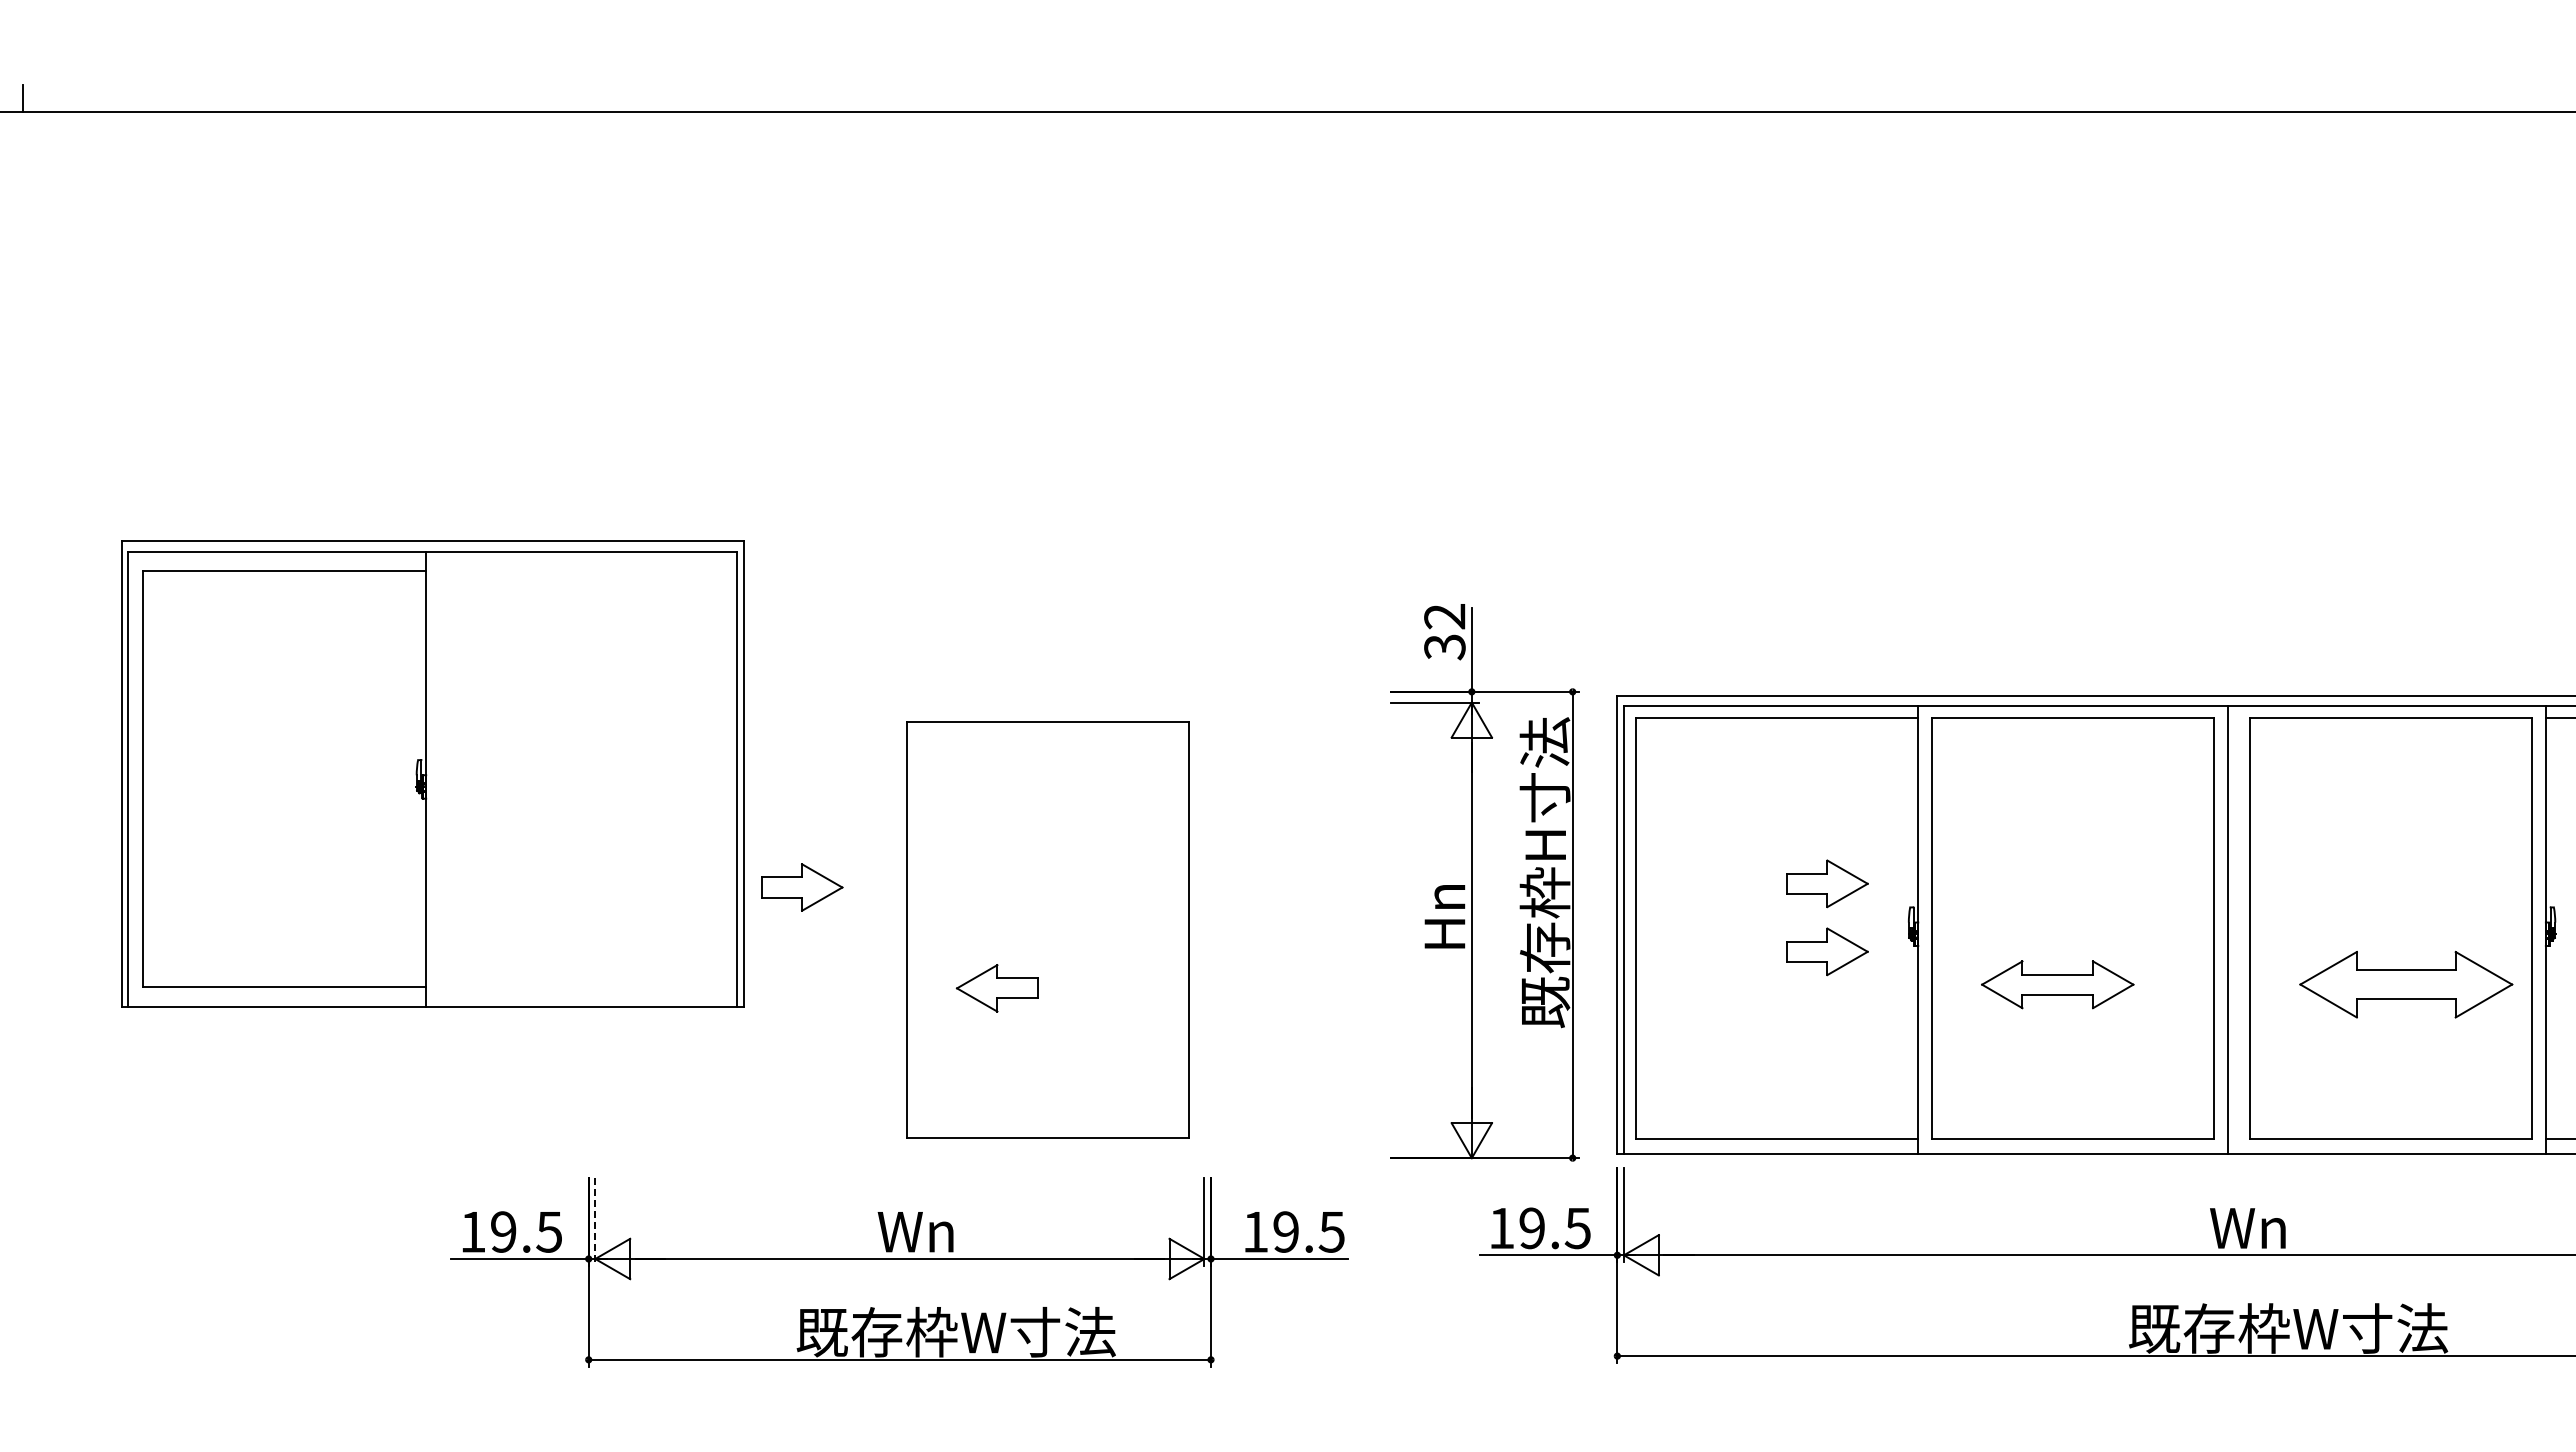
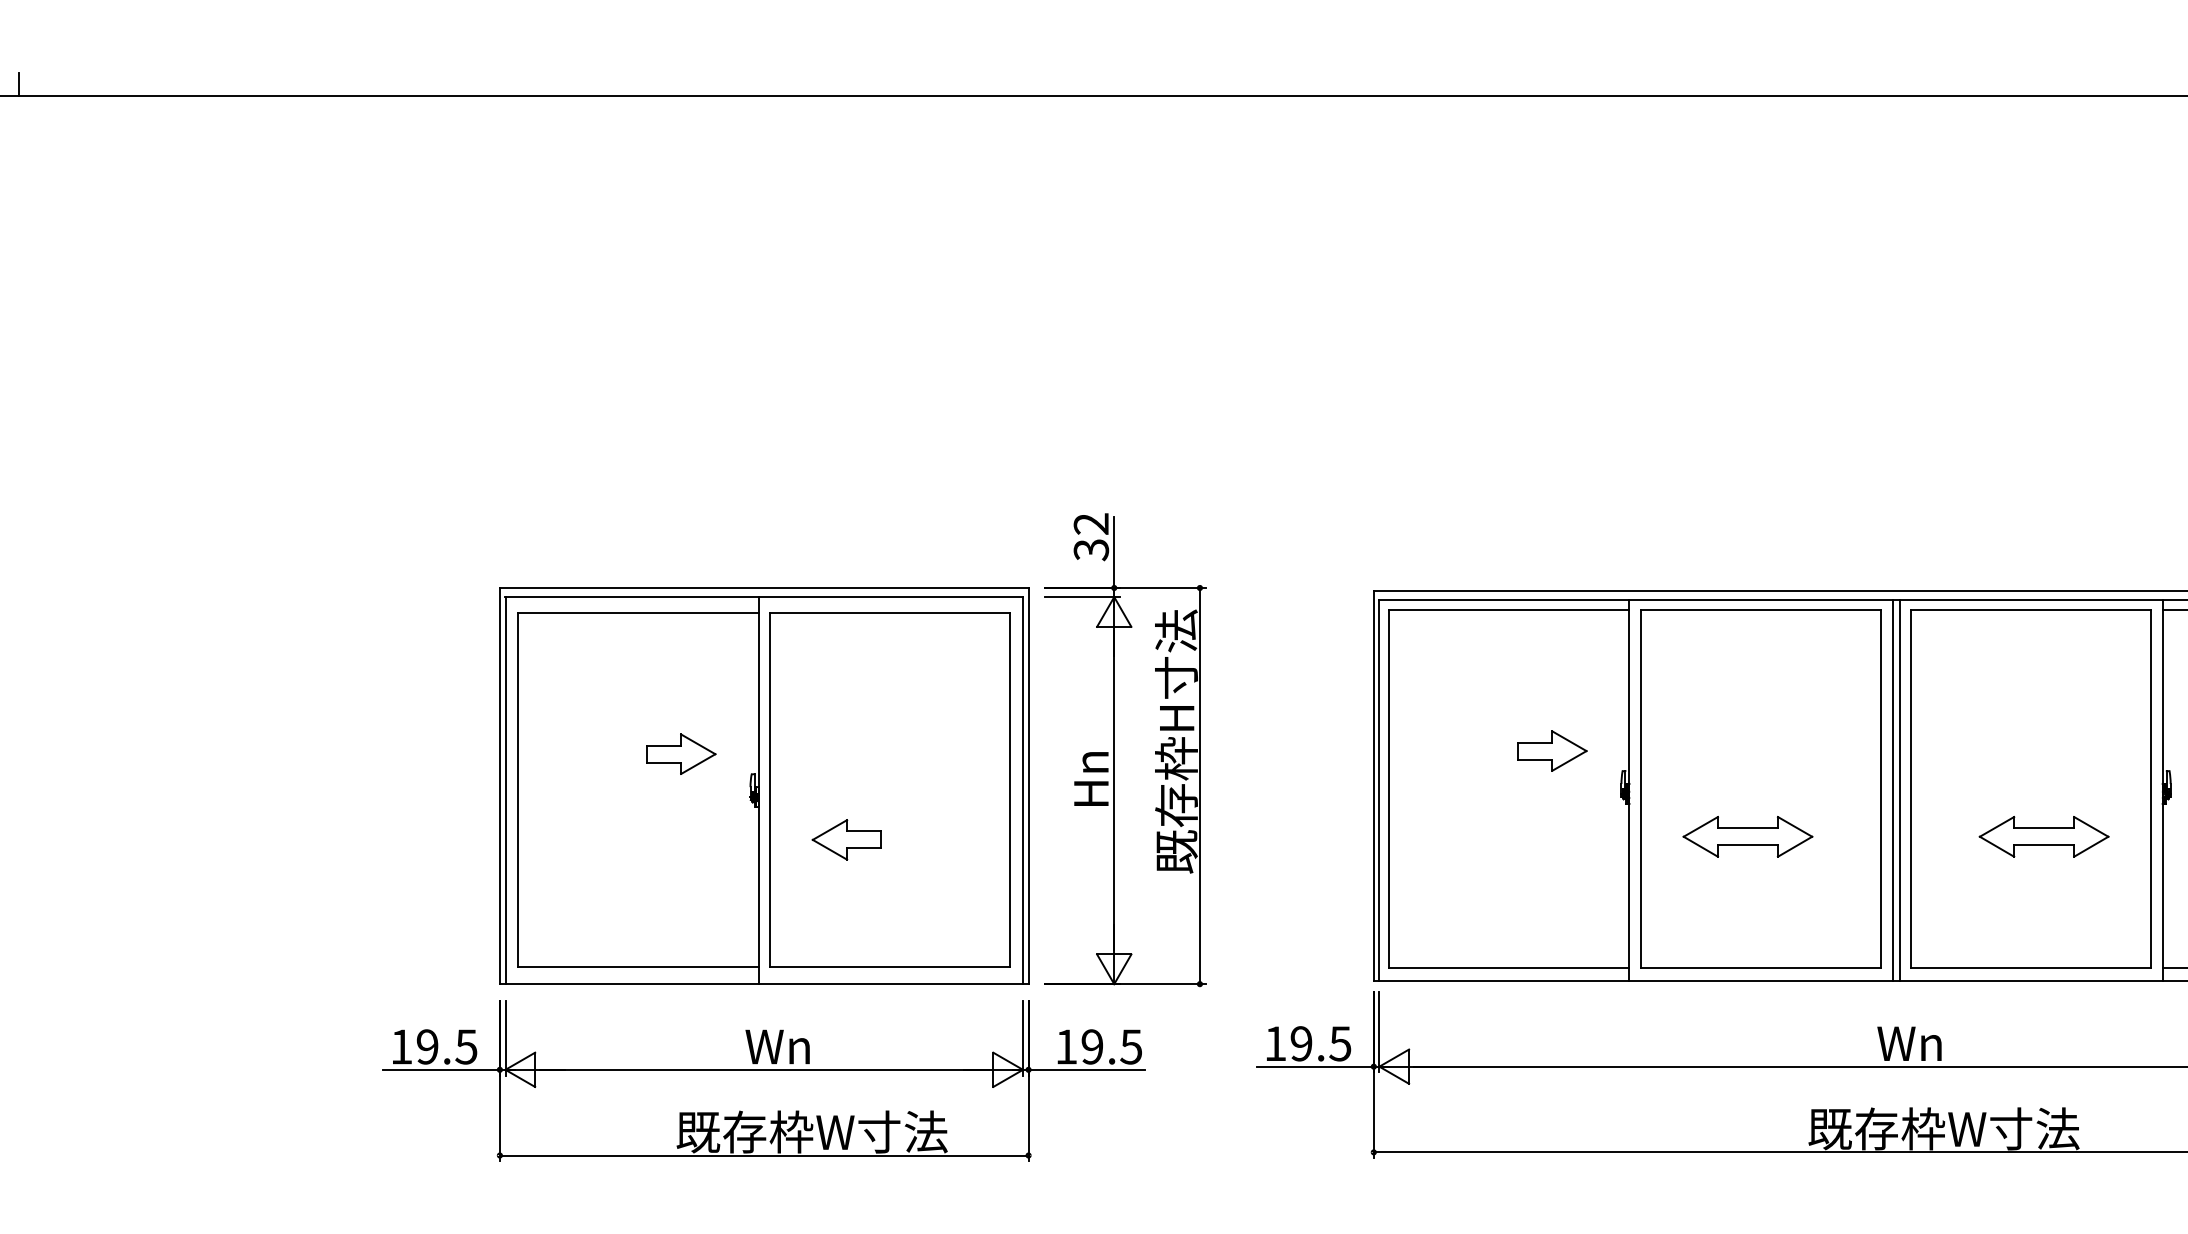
part: (432, 773) -> (763, 785), moved
part: (1484, 882) -> (1125, 749), moved
line: (2236, 930) -> (1899, 790), added
part: (1827, 951) -> (1552, 808), removed
part: (2406, 984) -> (2044, 836), size x0.71
line: (595, 1222) -> (505, 1038), dashed -> solid

